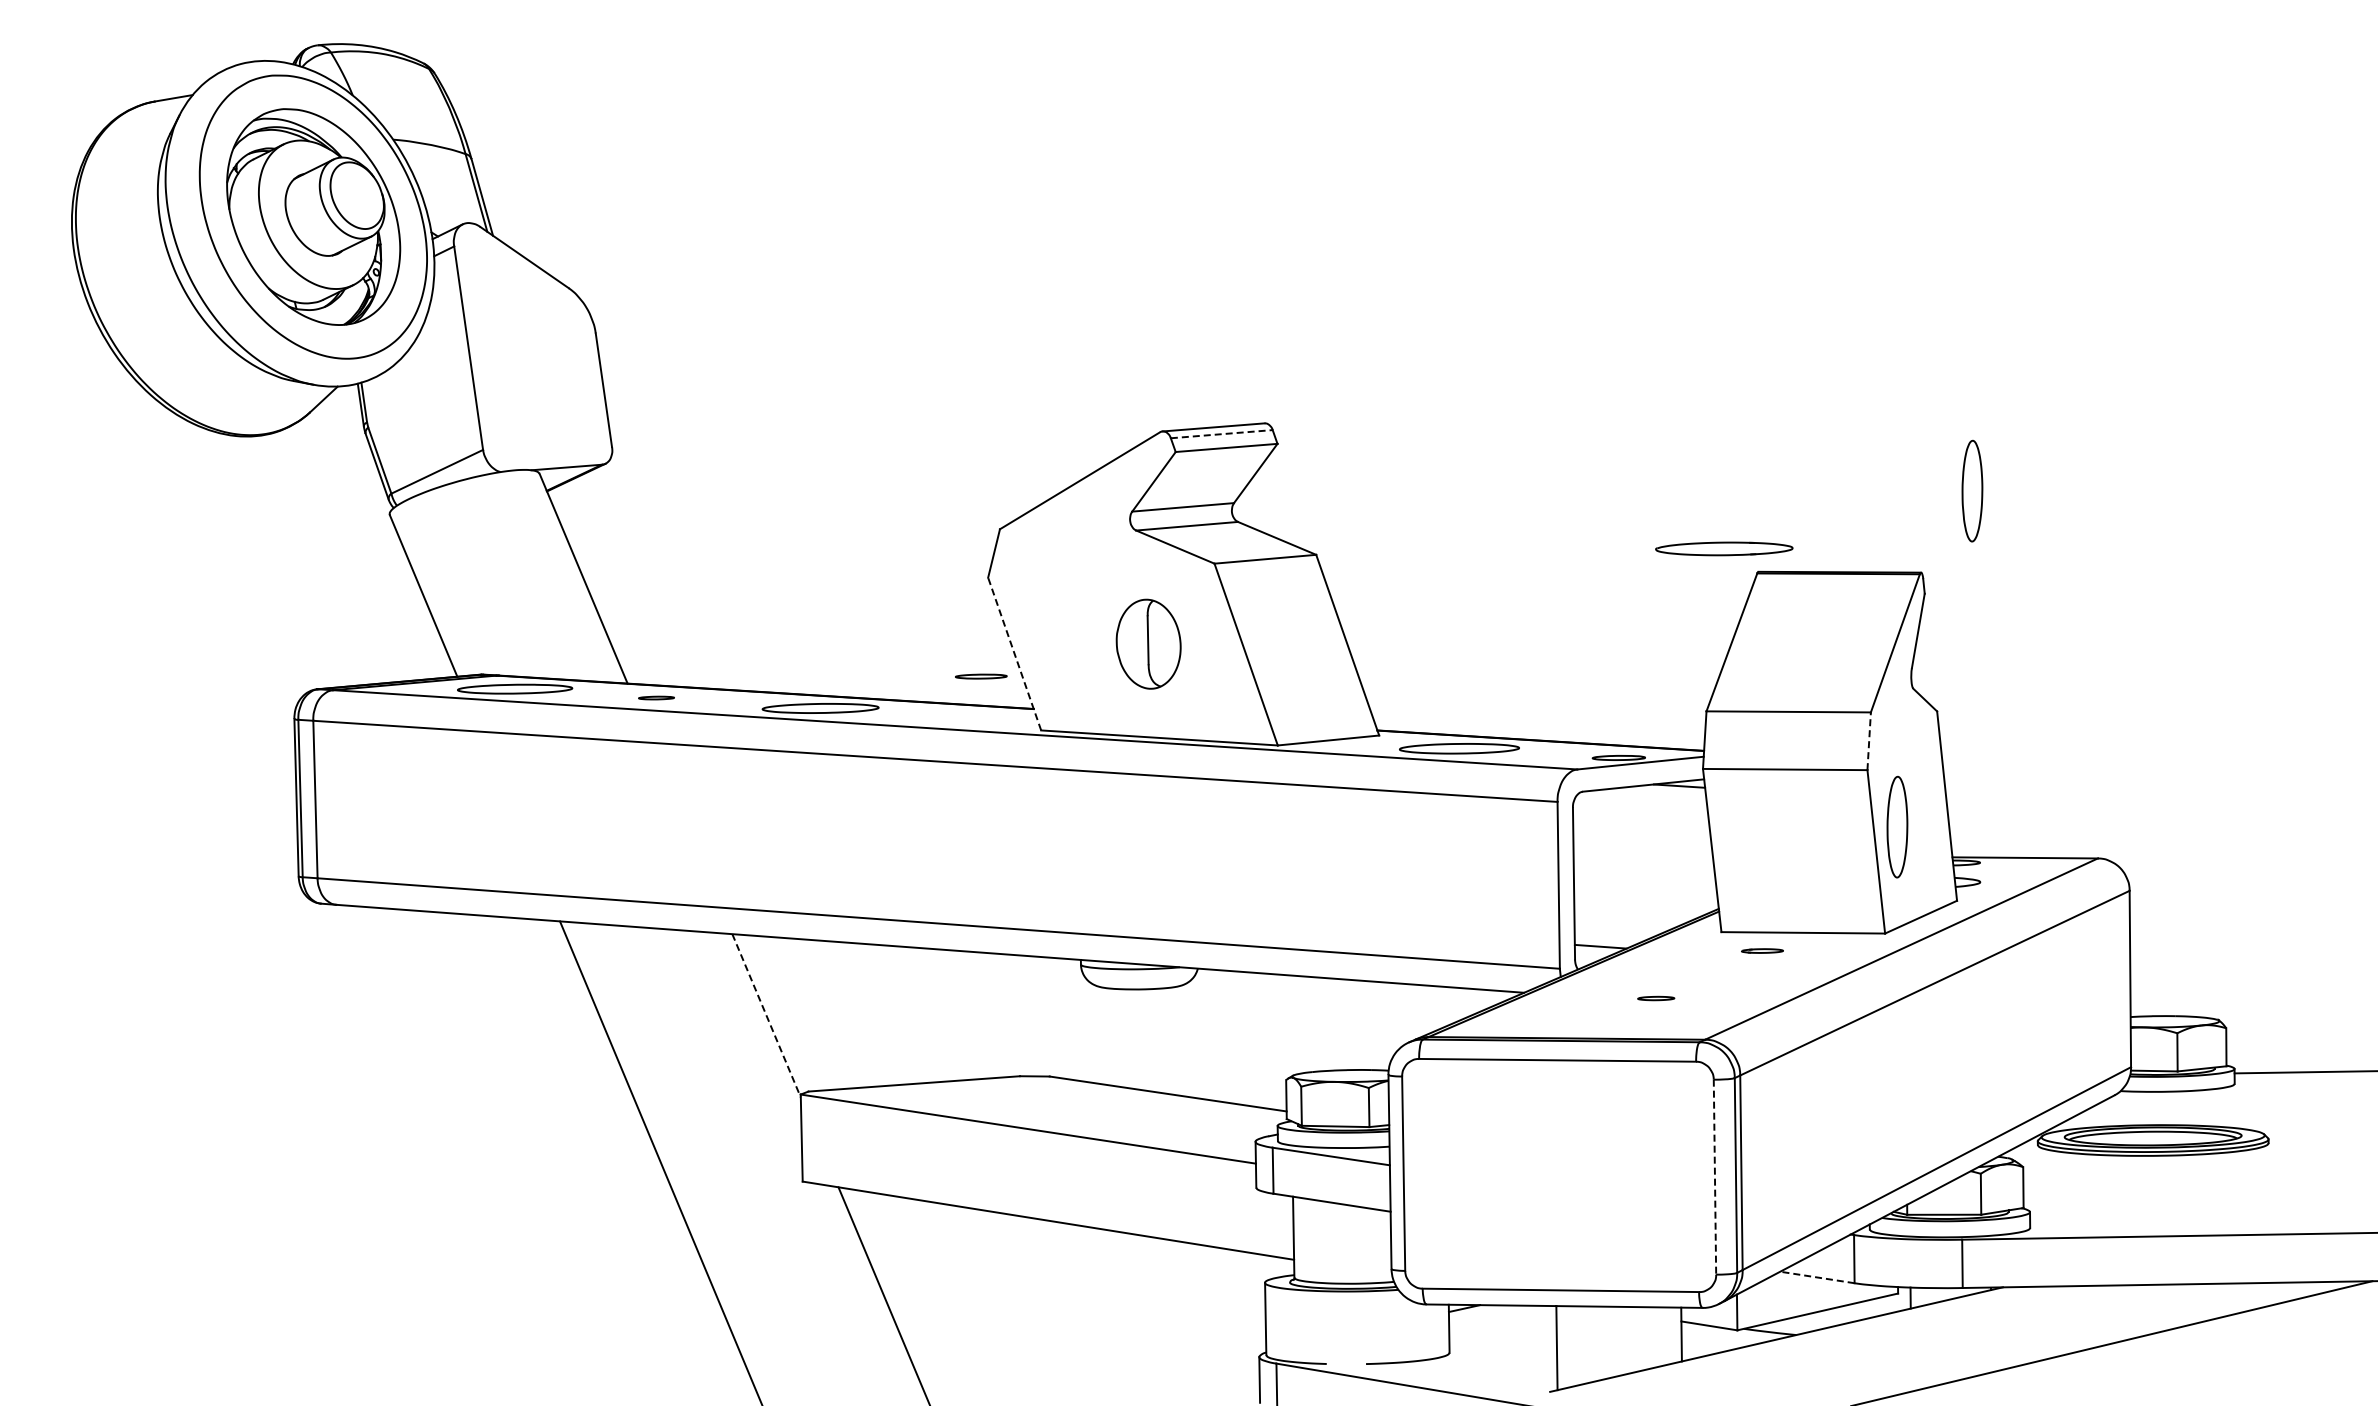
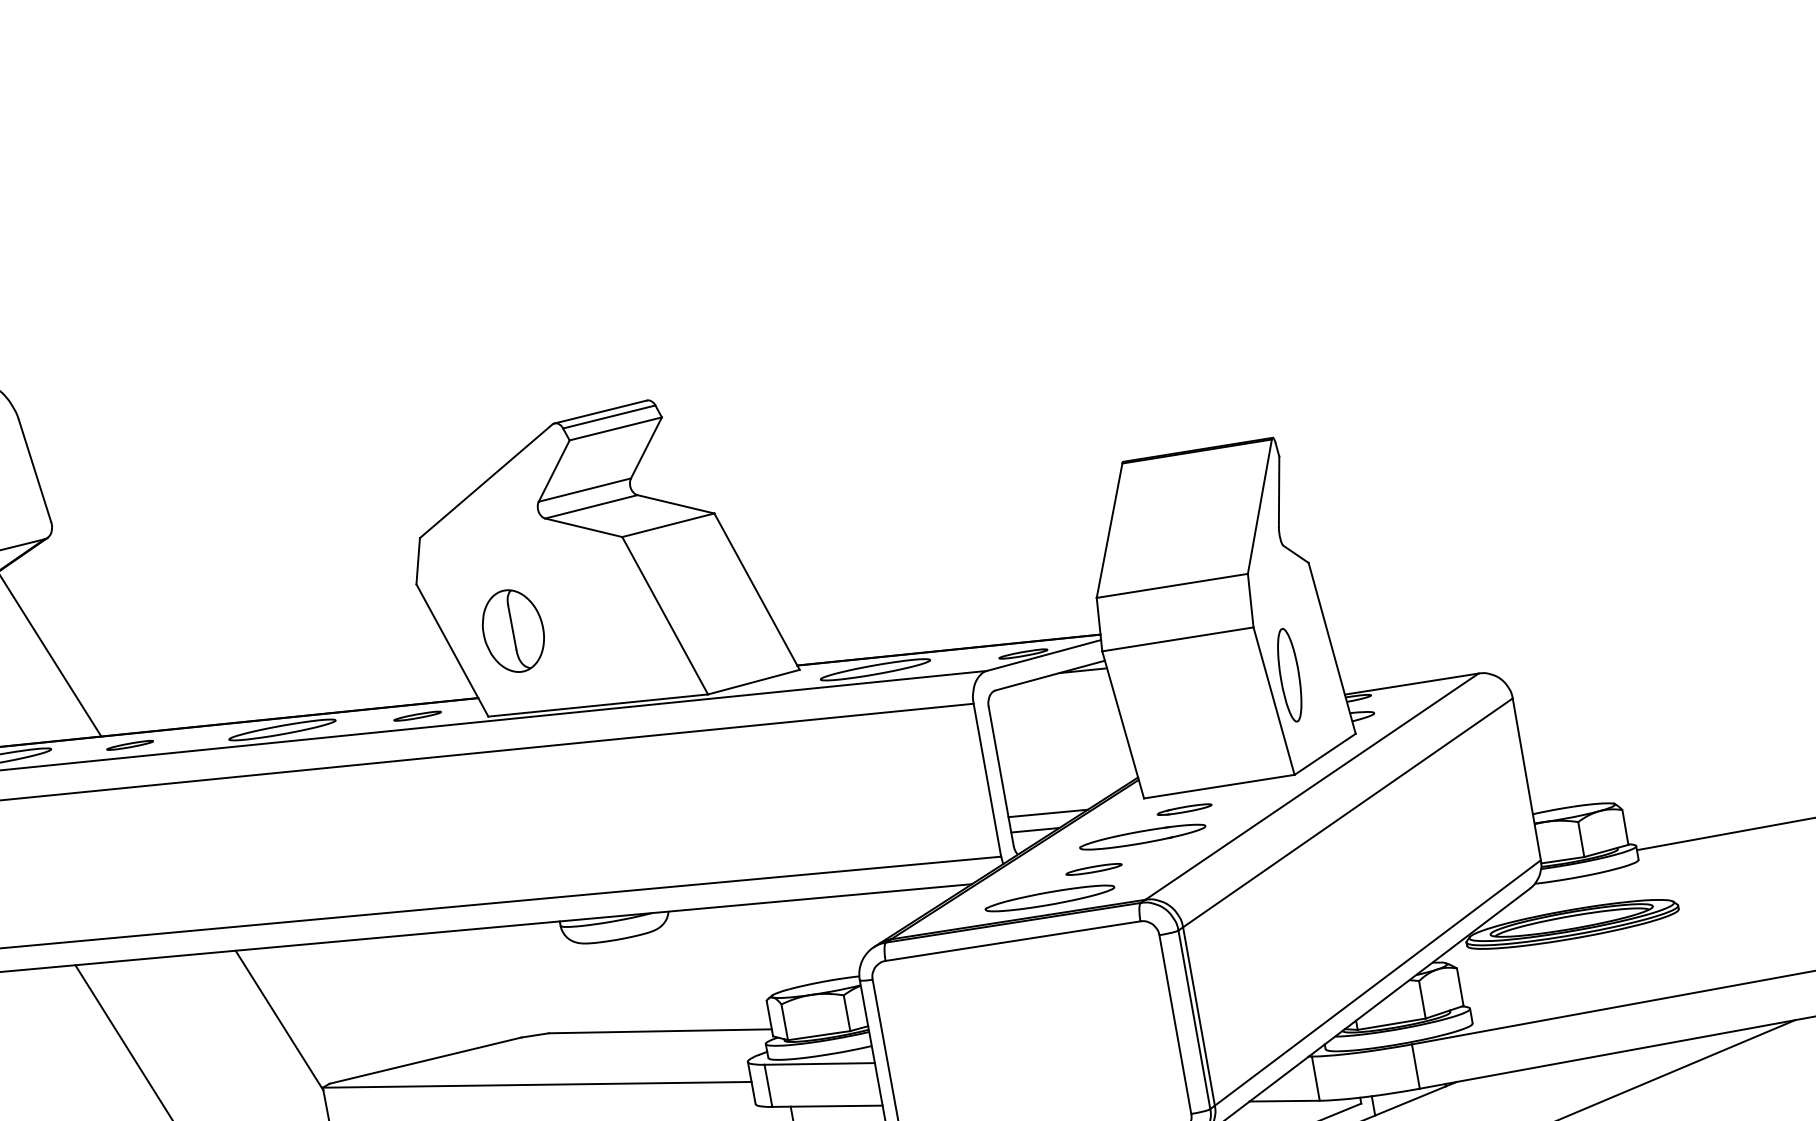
line: (1222, 434) -> (609, 417), dashed -> solid
part: (1972, 490) -> (1307, 354), removed
part: (1724, 548) -> (1142, 836), moved
part: (1148, 643) -> (513, 630), moved
line: (1014, 654) -> (452, 650), dashed -> solid
part: (981, 676) -> (417, 716), moved
part: (656, 697) -> (129, 744), size x1.43
line: (1869, 741) -> (1251, 600), dashed -> solid
line: (1616, 931) -> (1047, 813), added
part: (1762, 950) -> (1184, 809), size x1.43
part: (1656, 998) -> (1094, 869), size x1.67
line: (766, 1015) -> (279, 1020), dashed -> solid
part: (1604, 1021) -> (1050, 898), added
line: (1714, 1177) -> (1174, 1024), dashed -> solid
line: (1817, 1277) -> (1284, 1101), dashed -> solid

